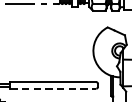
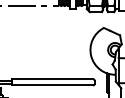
line: (53, 88) -> (53, 85), dashed -> solid

